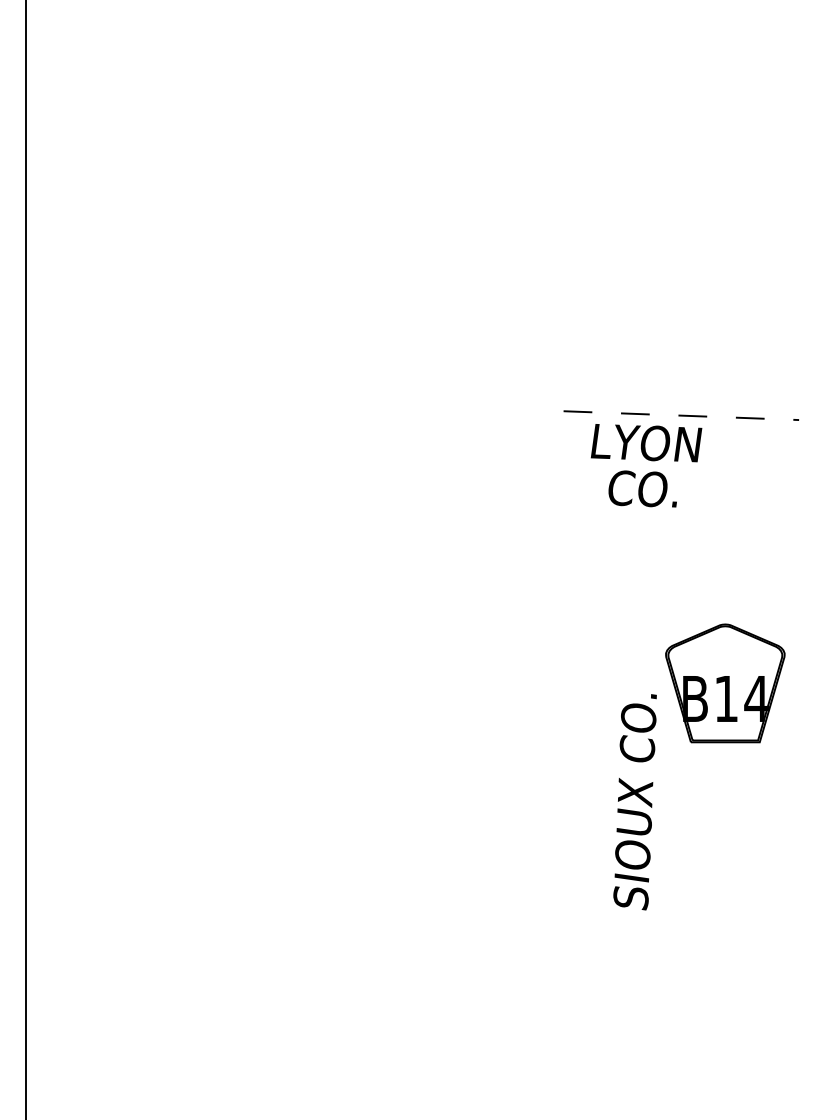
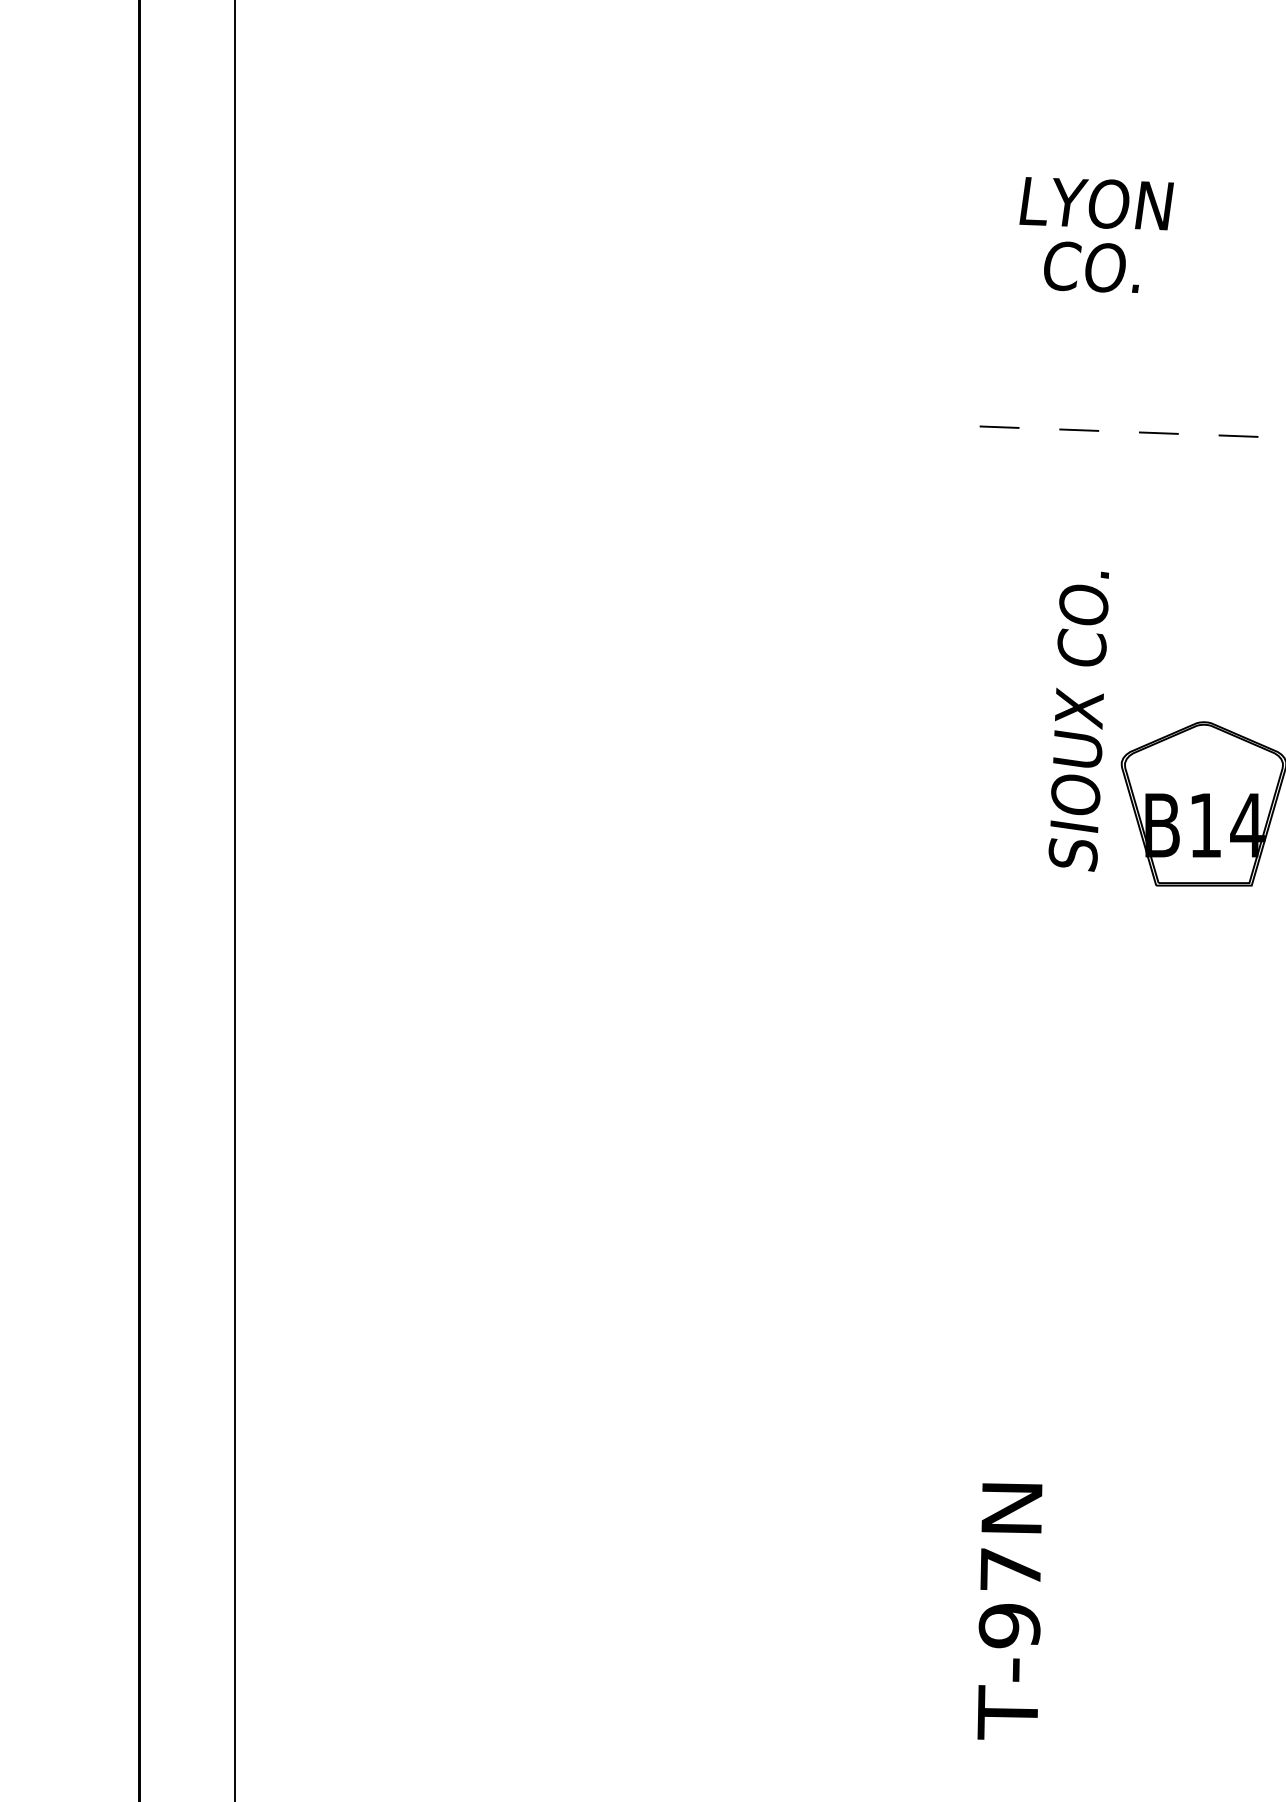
text: (646, 465) -> (1096, 234), moved
text: (634, 802) -> (1078, 721), moved

